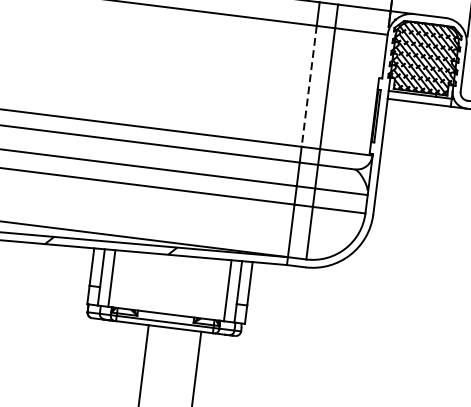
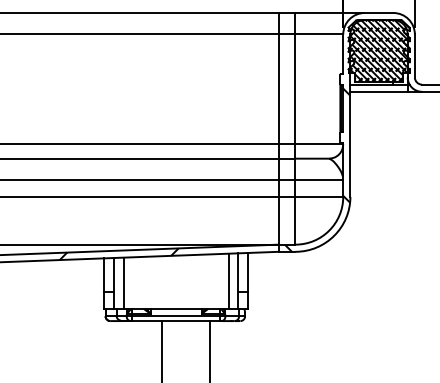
line: (308, 86) -> (278, 89), dashed -> solid
hatch: (340, 179) -> (317, 169), added

